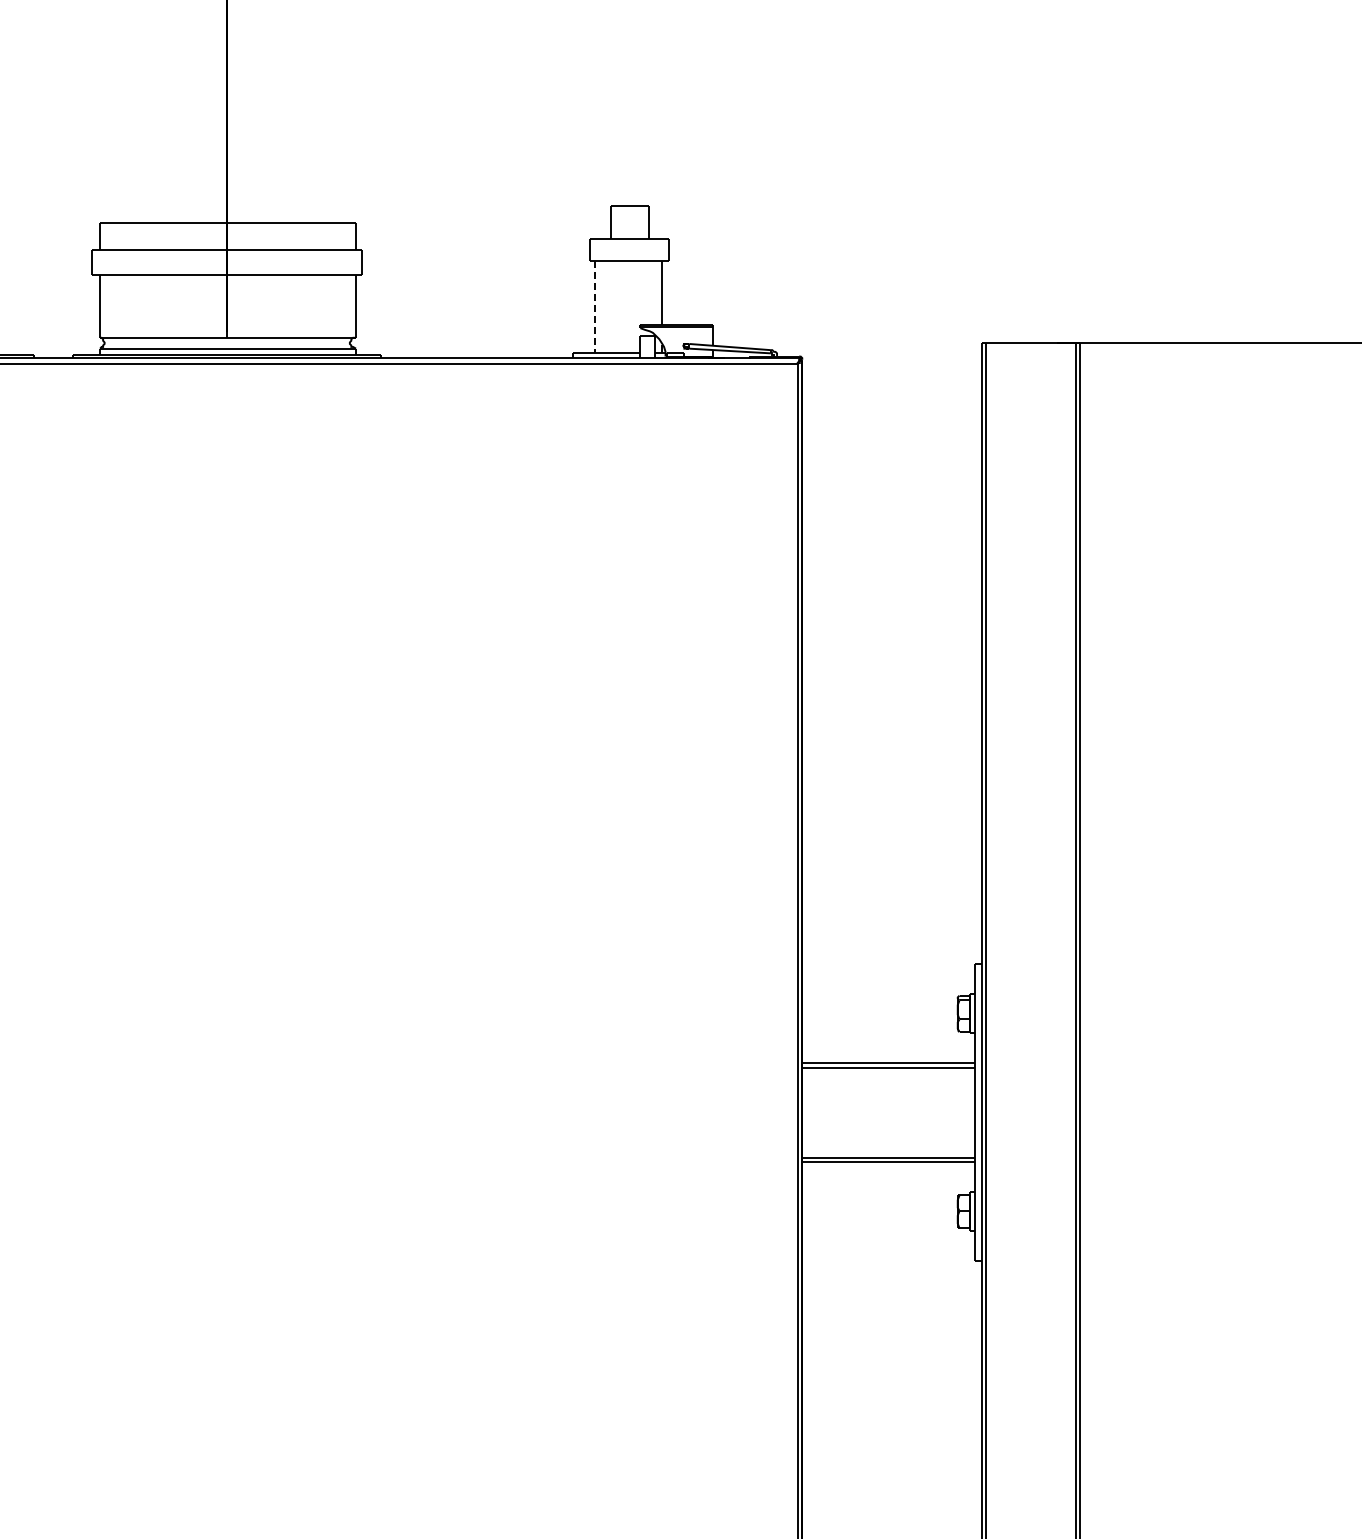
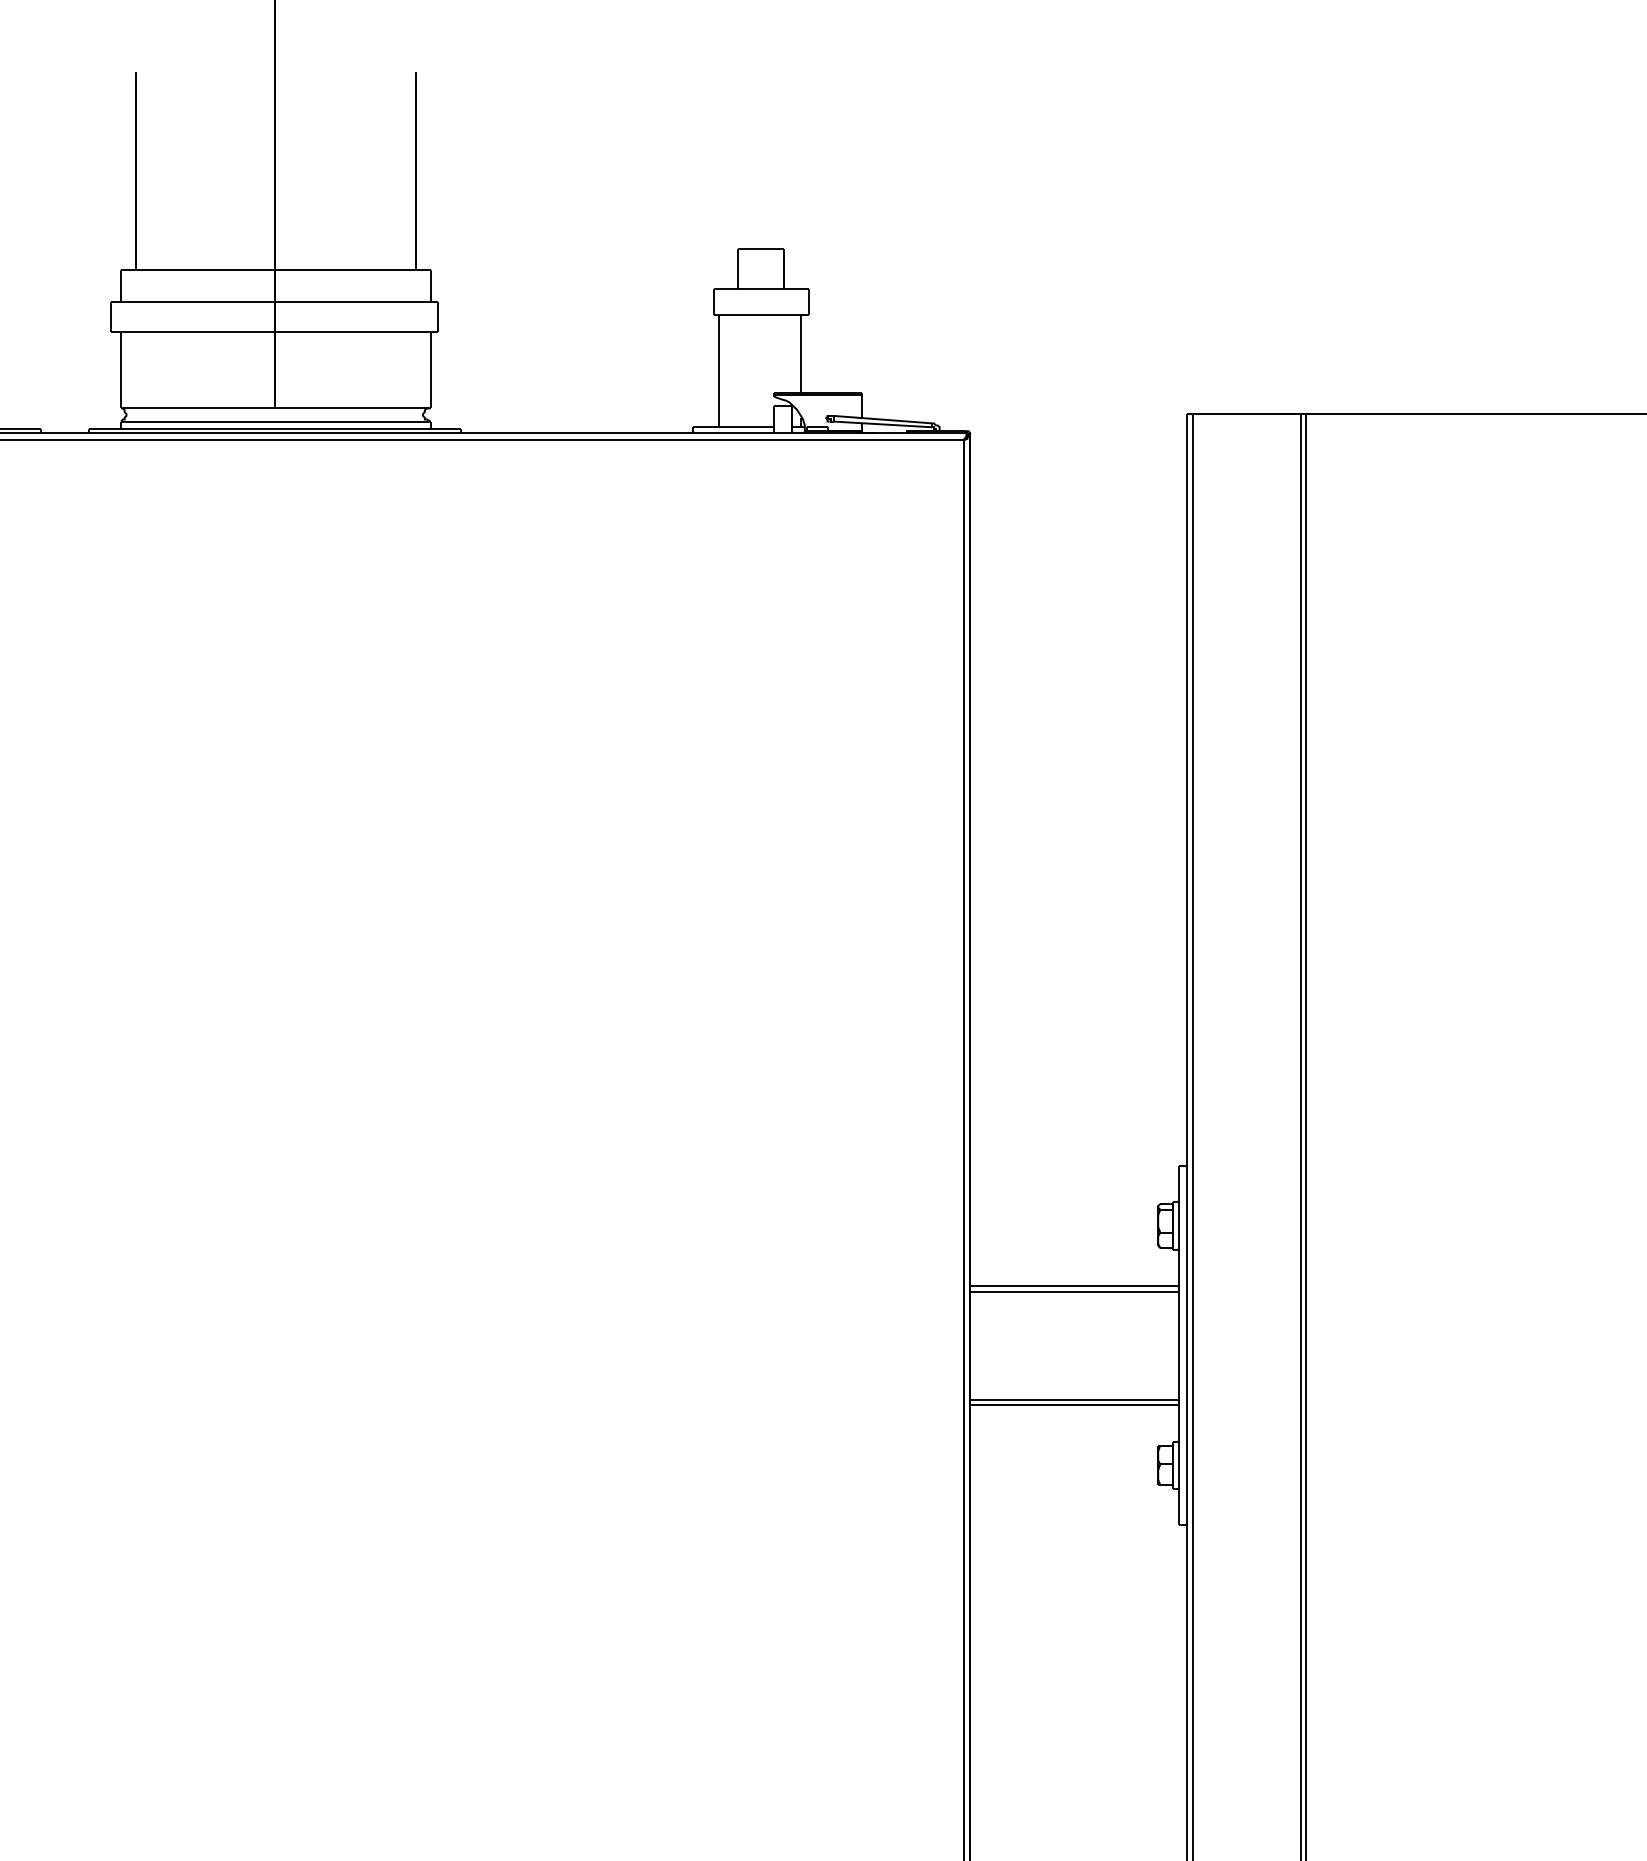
line: (112, 141) -> (136, 171), added
line: (344, 141) -> (416, 171), added
line: (594, 307) -> (718, 371), dashed -> solid

